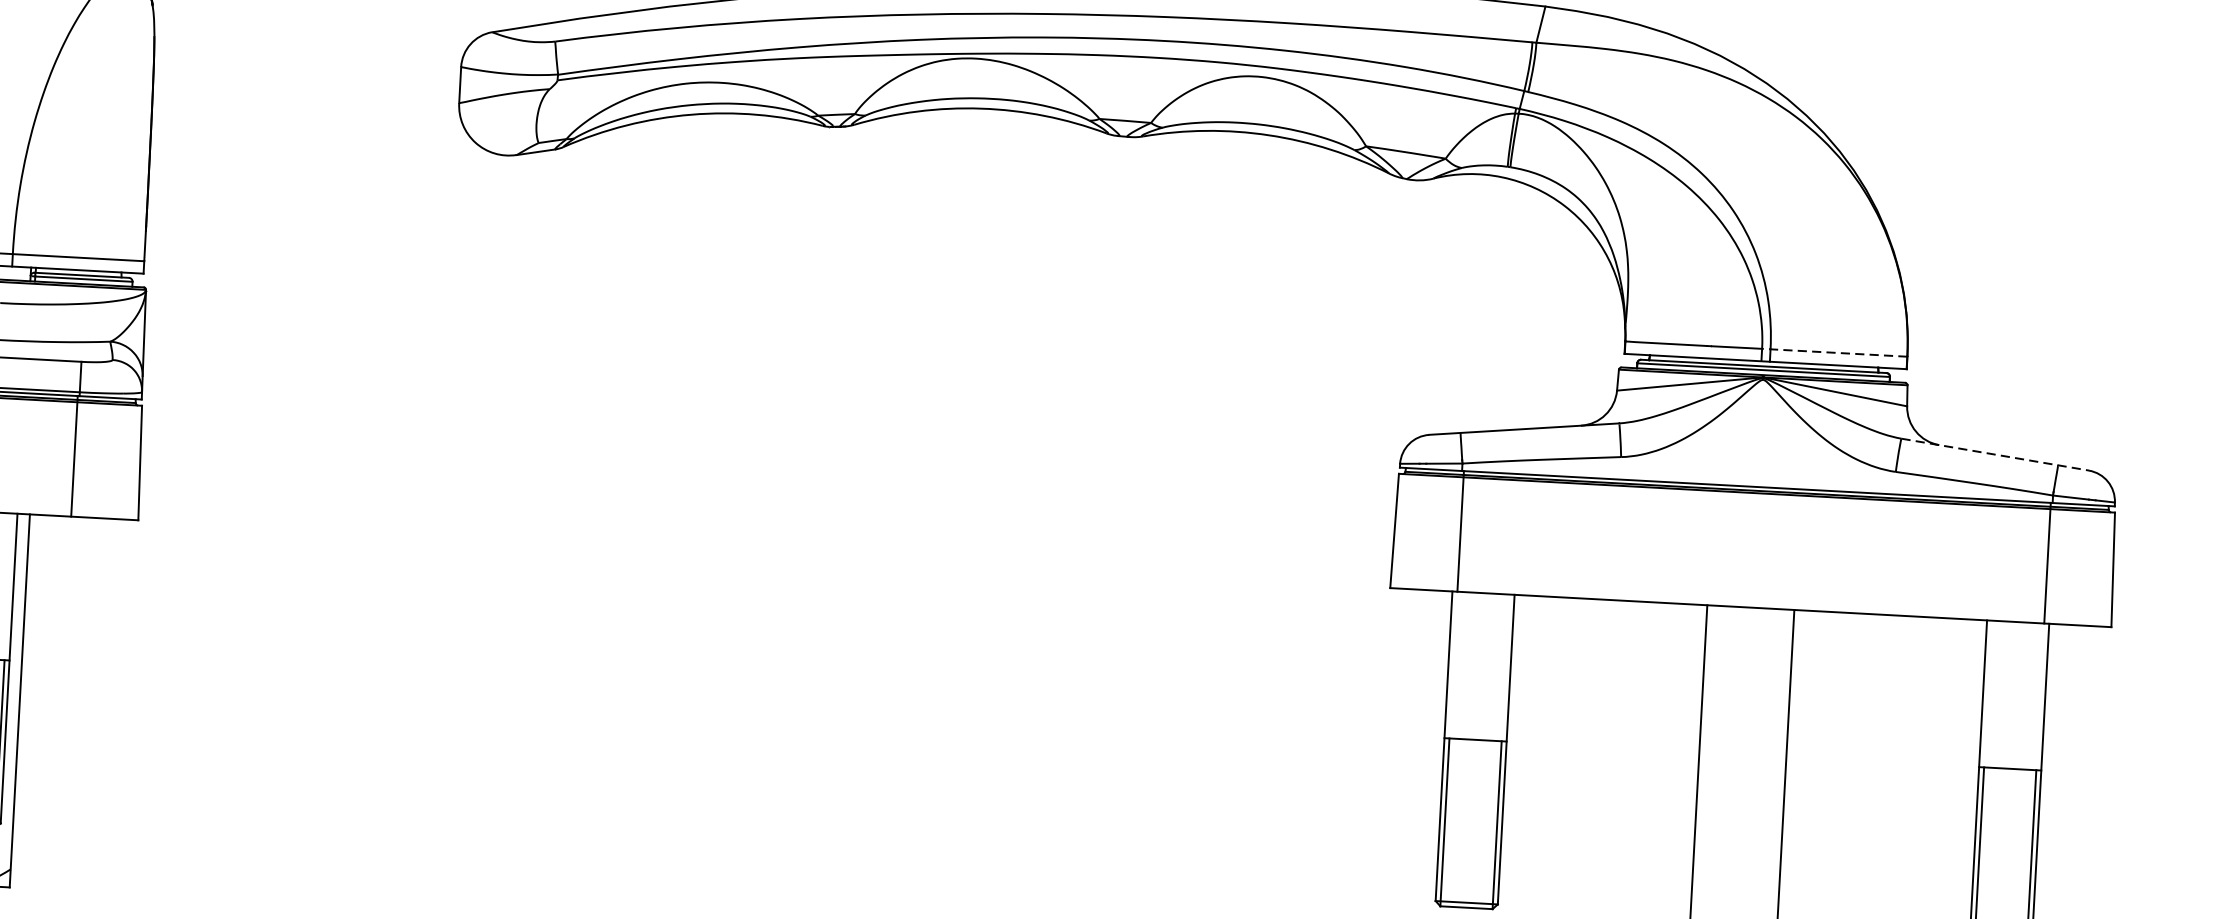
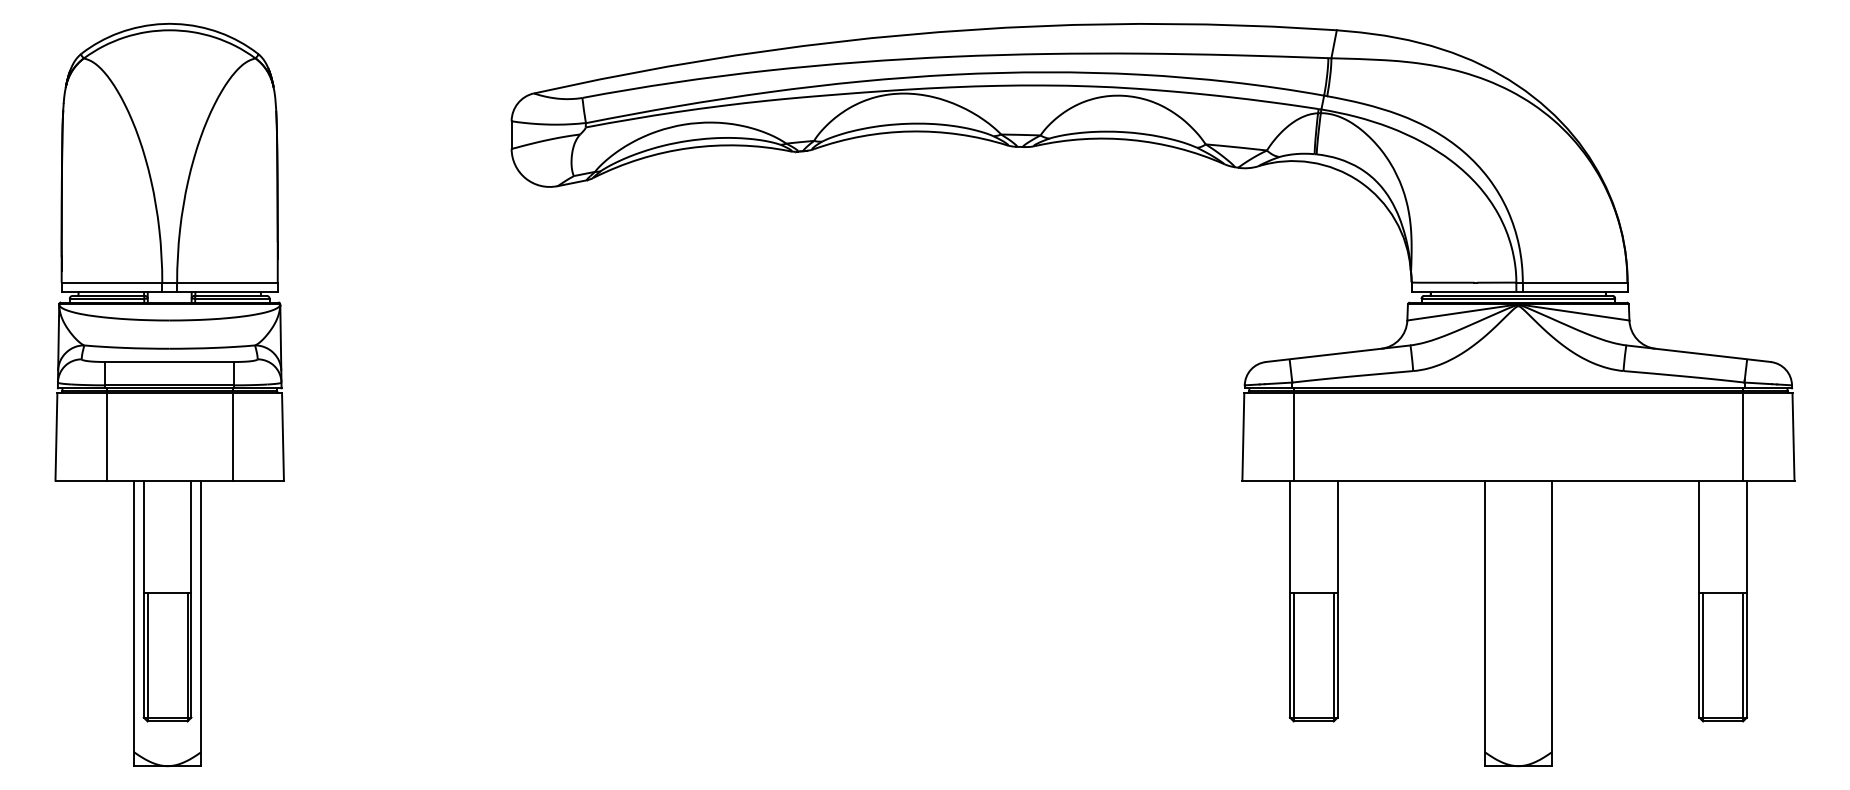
line: (1834, 352) -> (1571, 282), dashed -> solid
line: (1995, 454) -> (1698, 353), dashed -> solid

